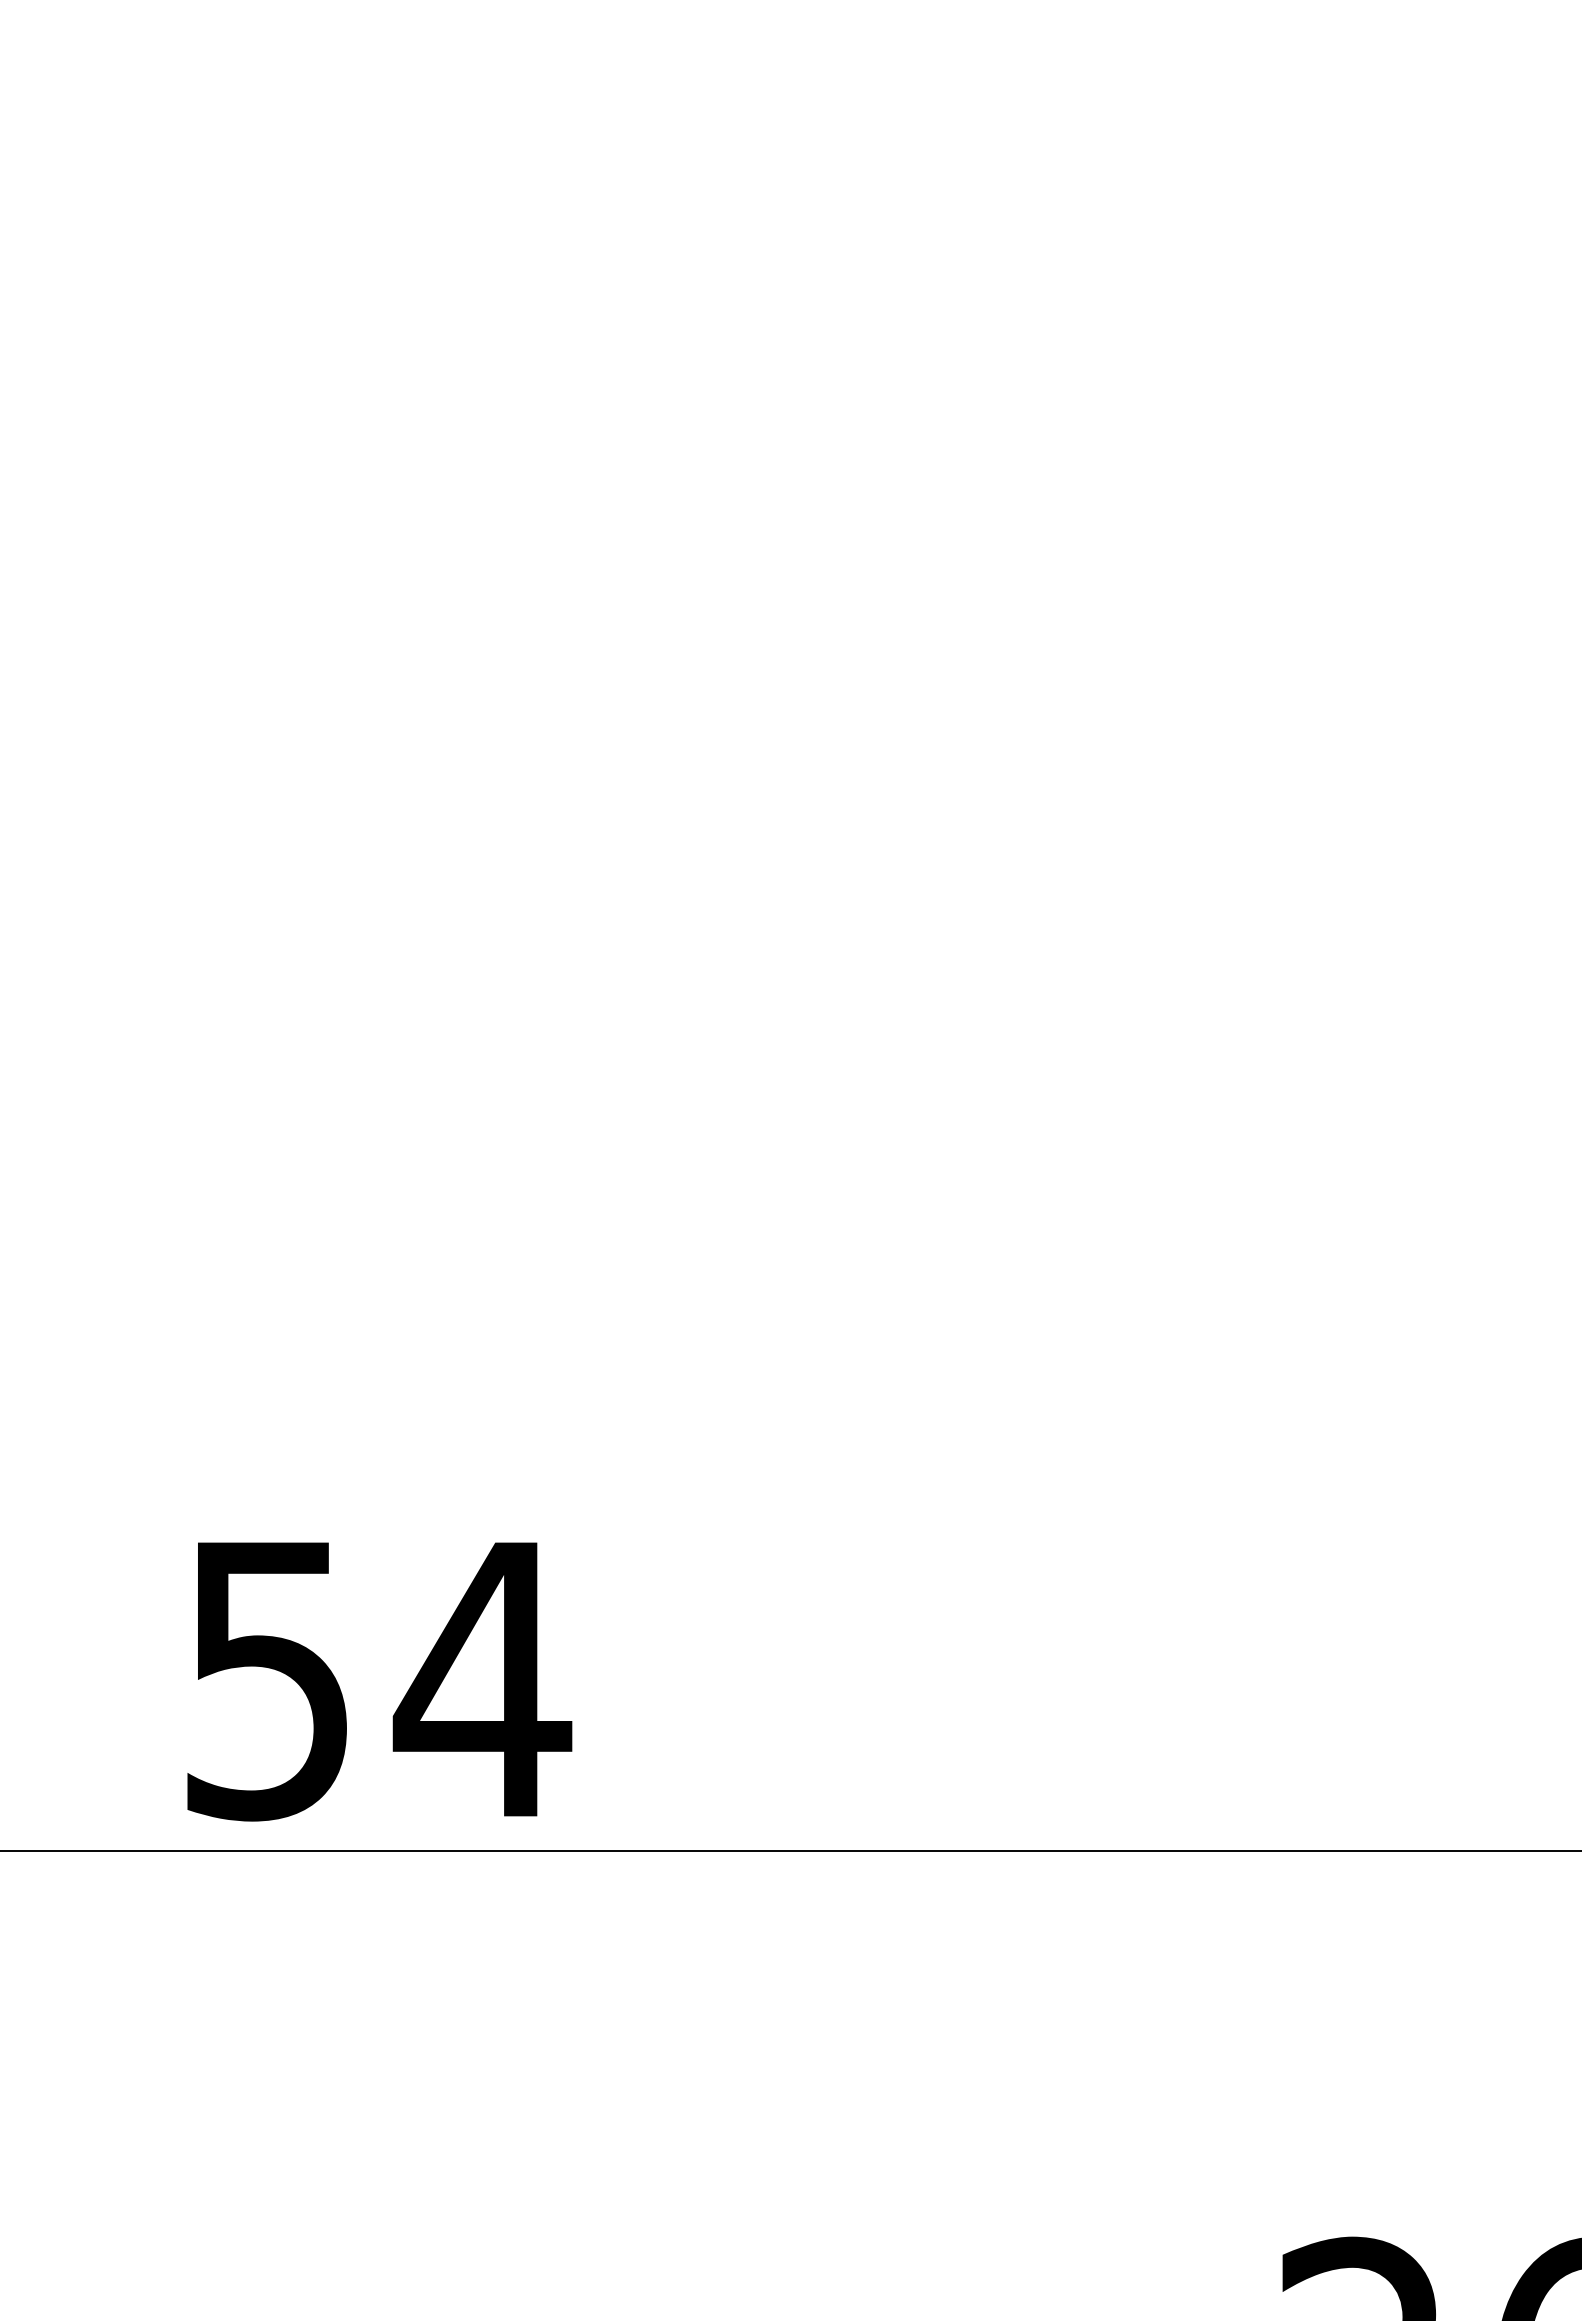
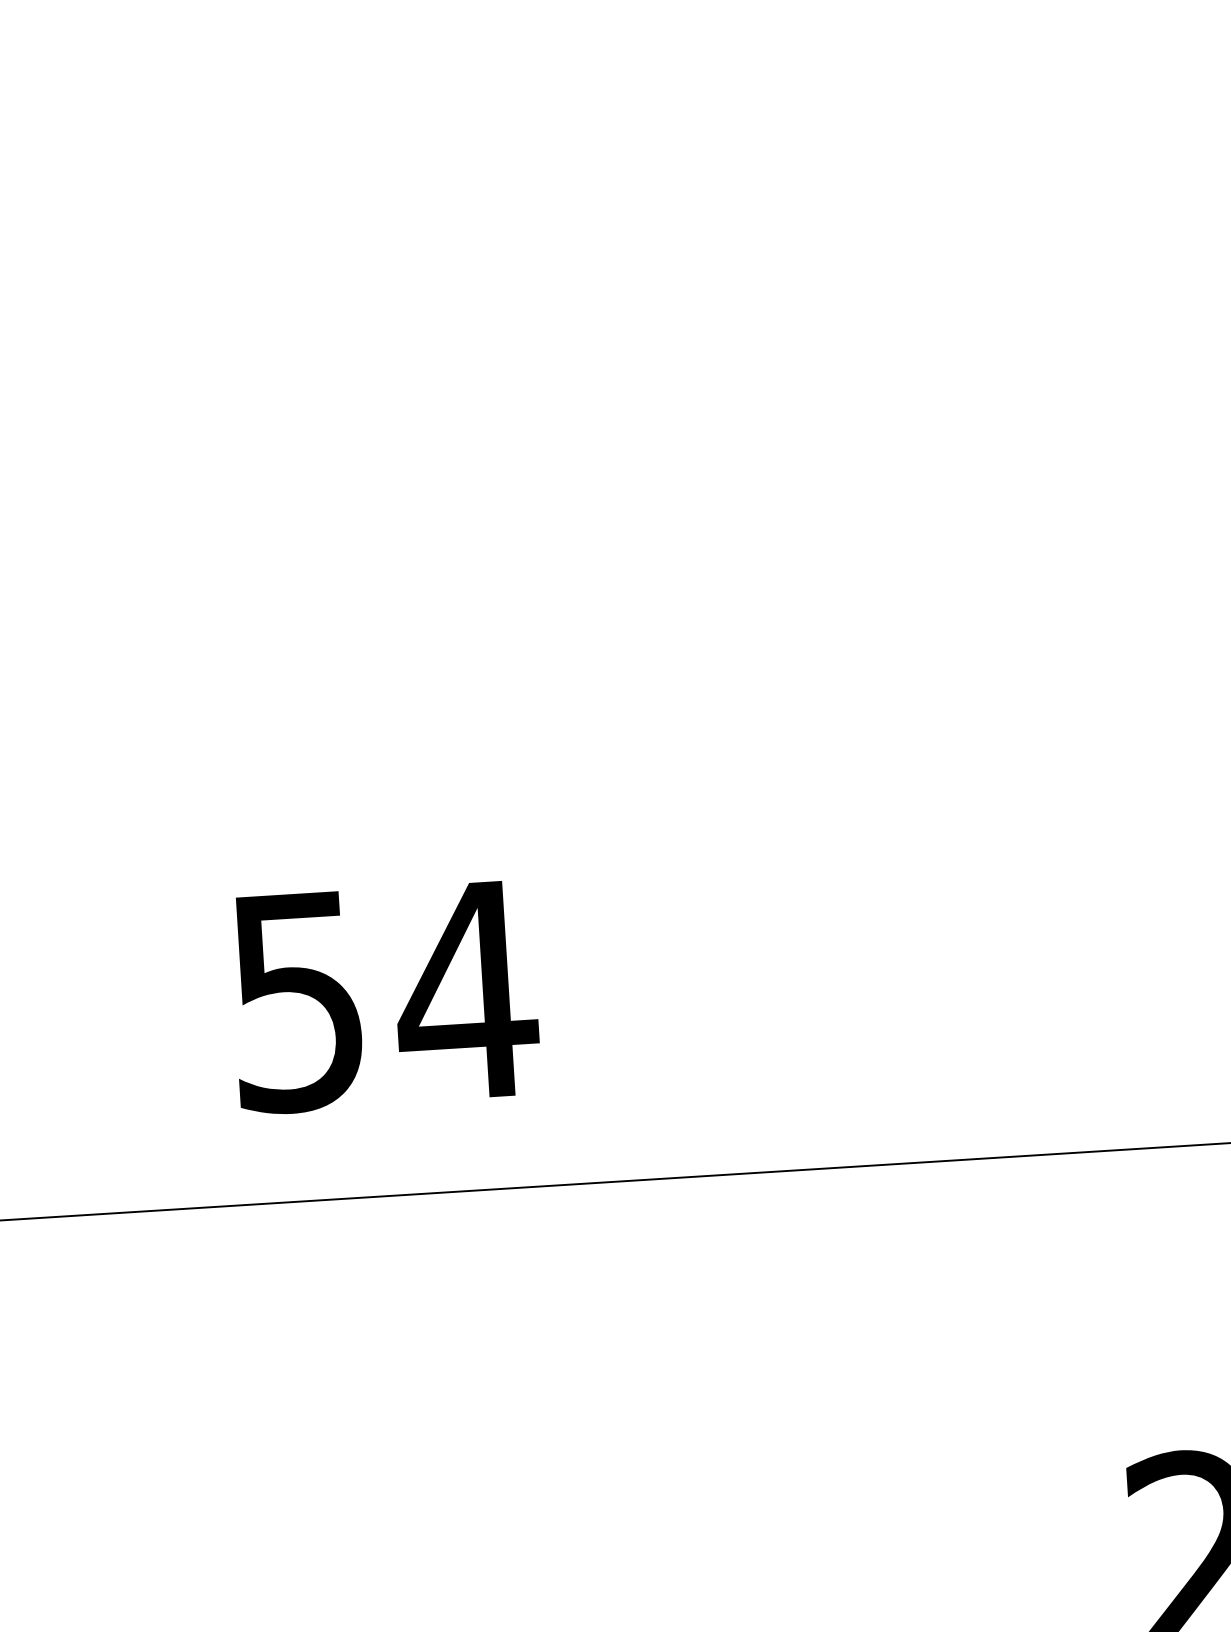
text: (379, 1681) -> (385, 997), moved

